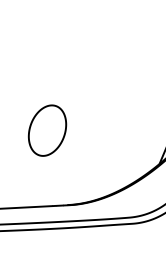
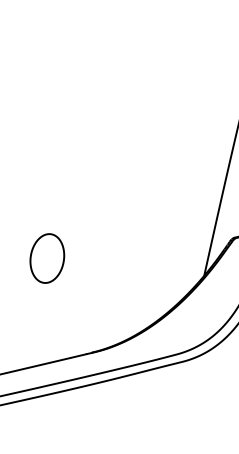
part: (47, 130) -> (47, 258), size x0.7

